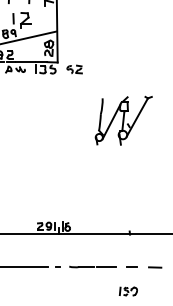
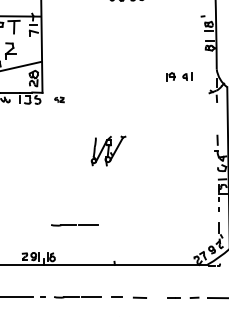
part: (74, 69) -> (59, 99), size x0.6
part: (123, 120) -> (108, 150), size x0.6
line: (89, 195) -> (74, 225), added

